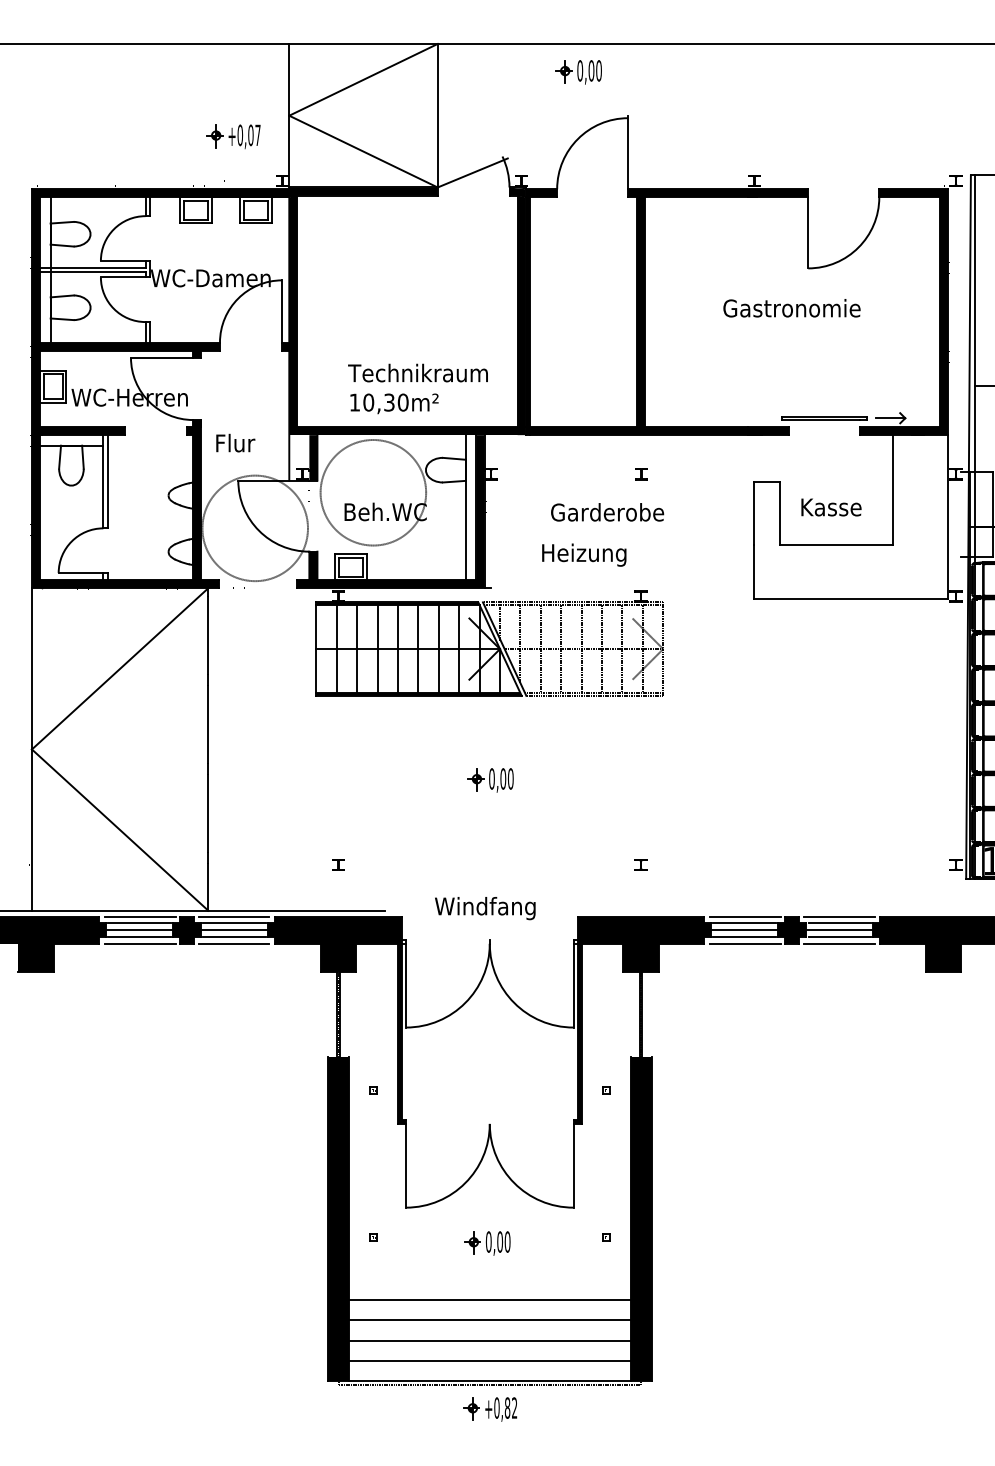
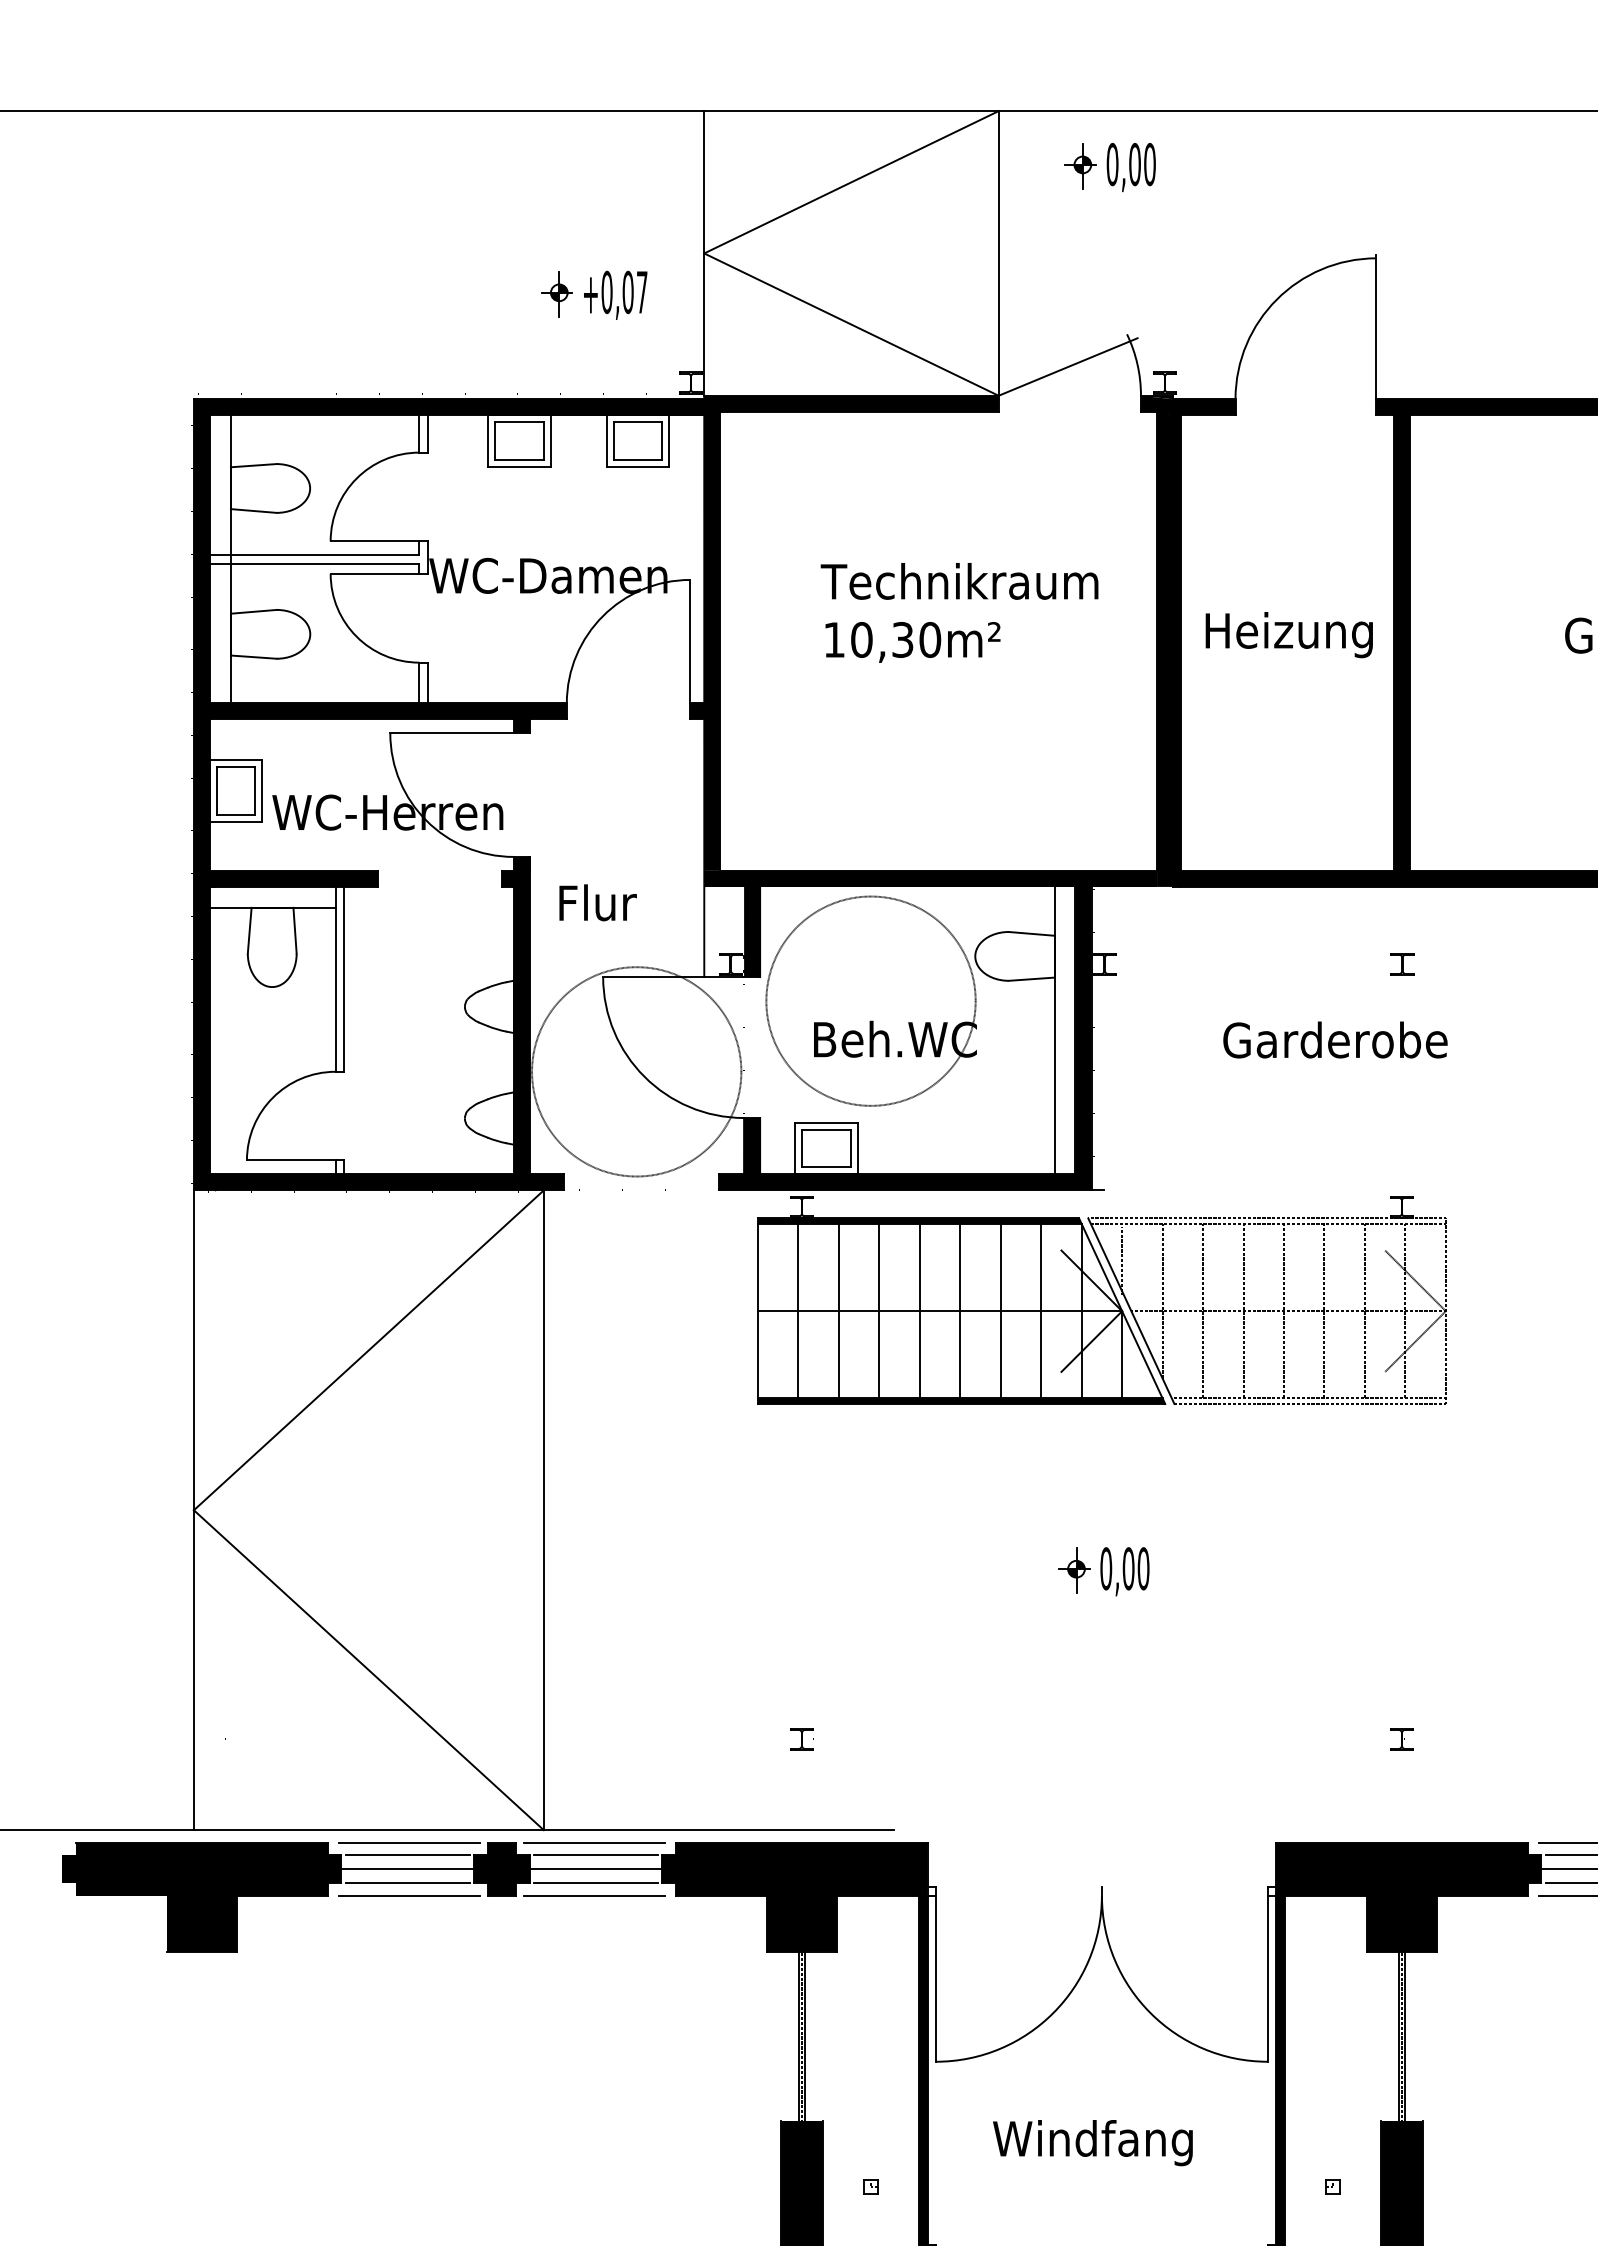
part: (578, 72) -> (1109, 167), moved
text: (417, 388) -> (958, 611), moved
text: (584, 554) -> (1289, 633), moved
text: (485, 908) -> (1093, 2142), moved

